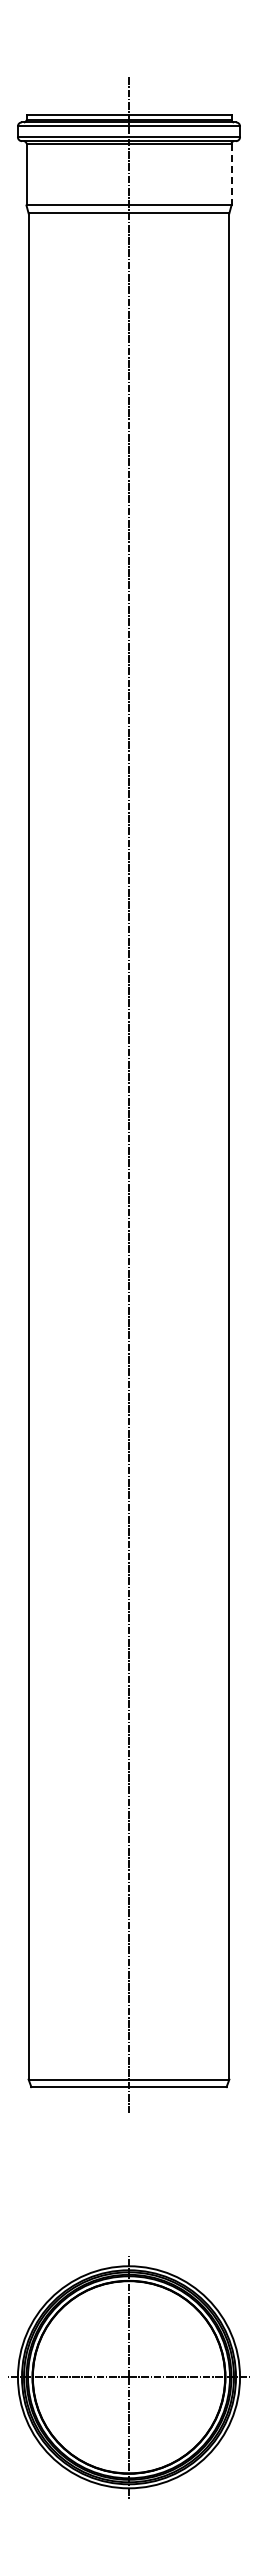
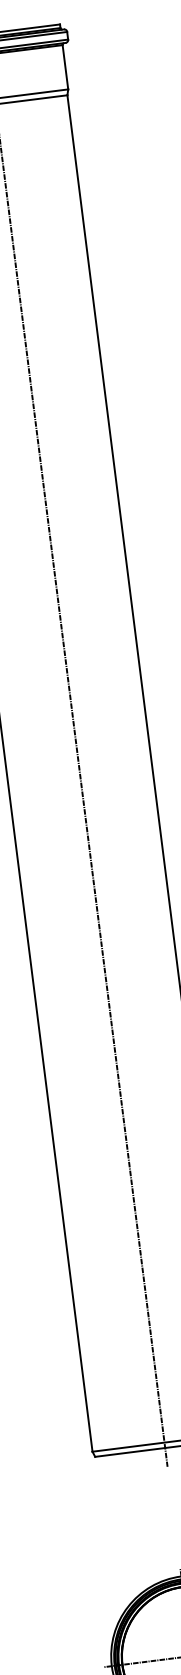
line: (231, 174) -> (65, 67), dashed -> solid

